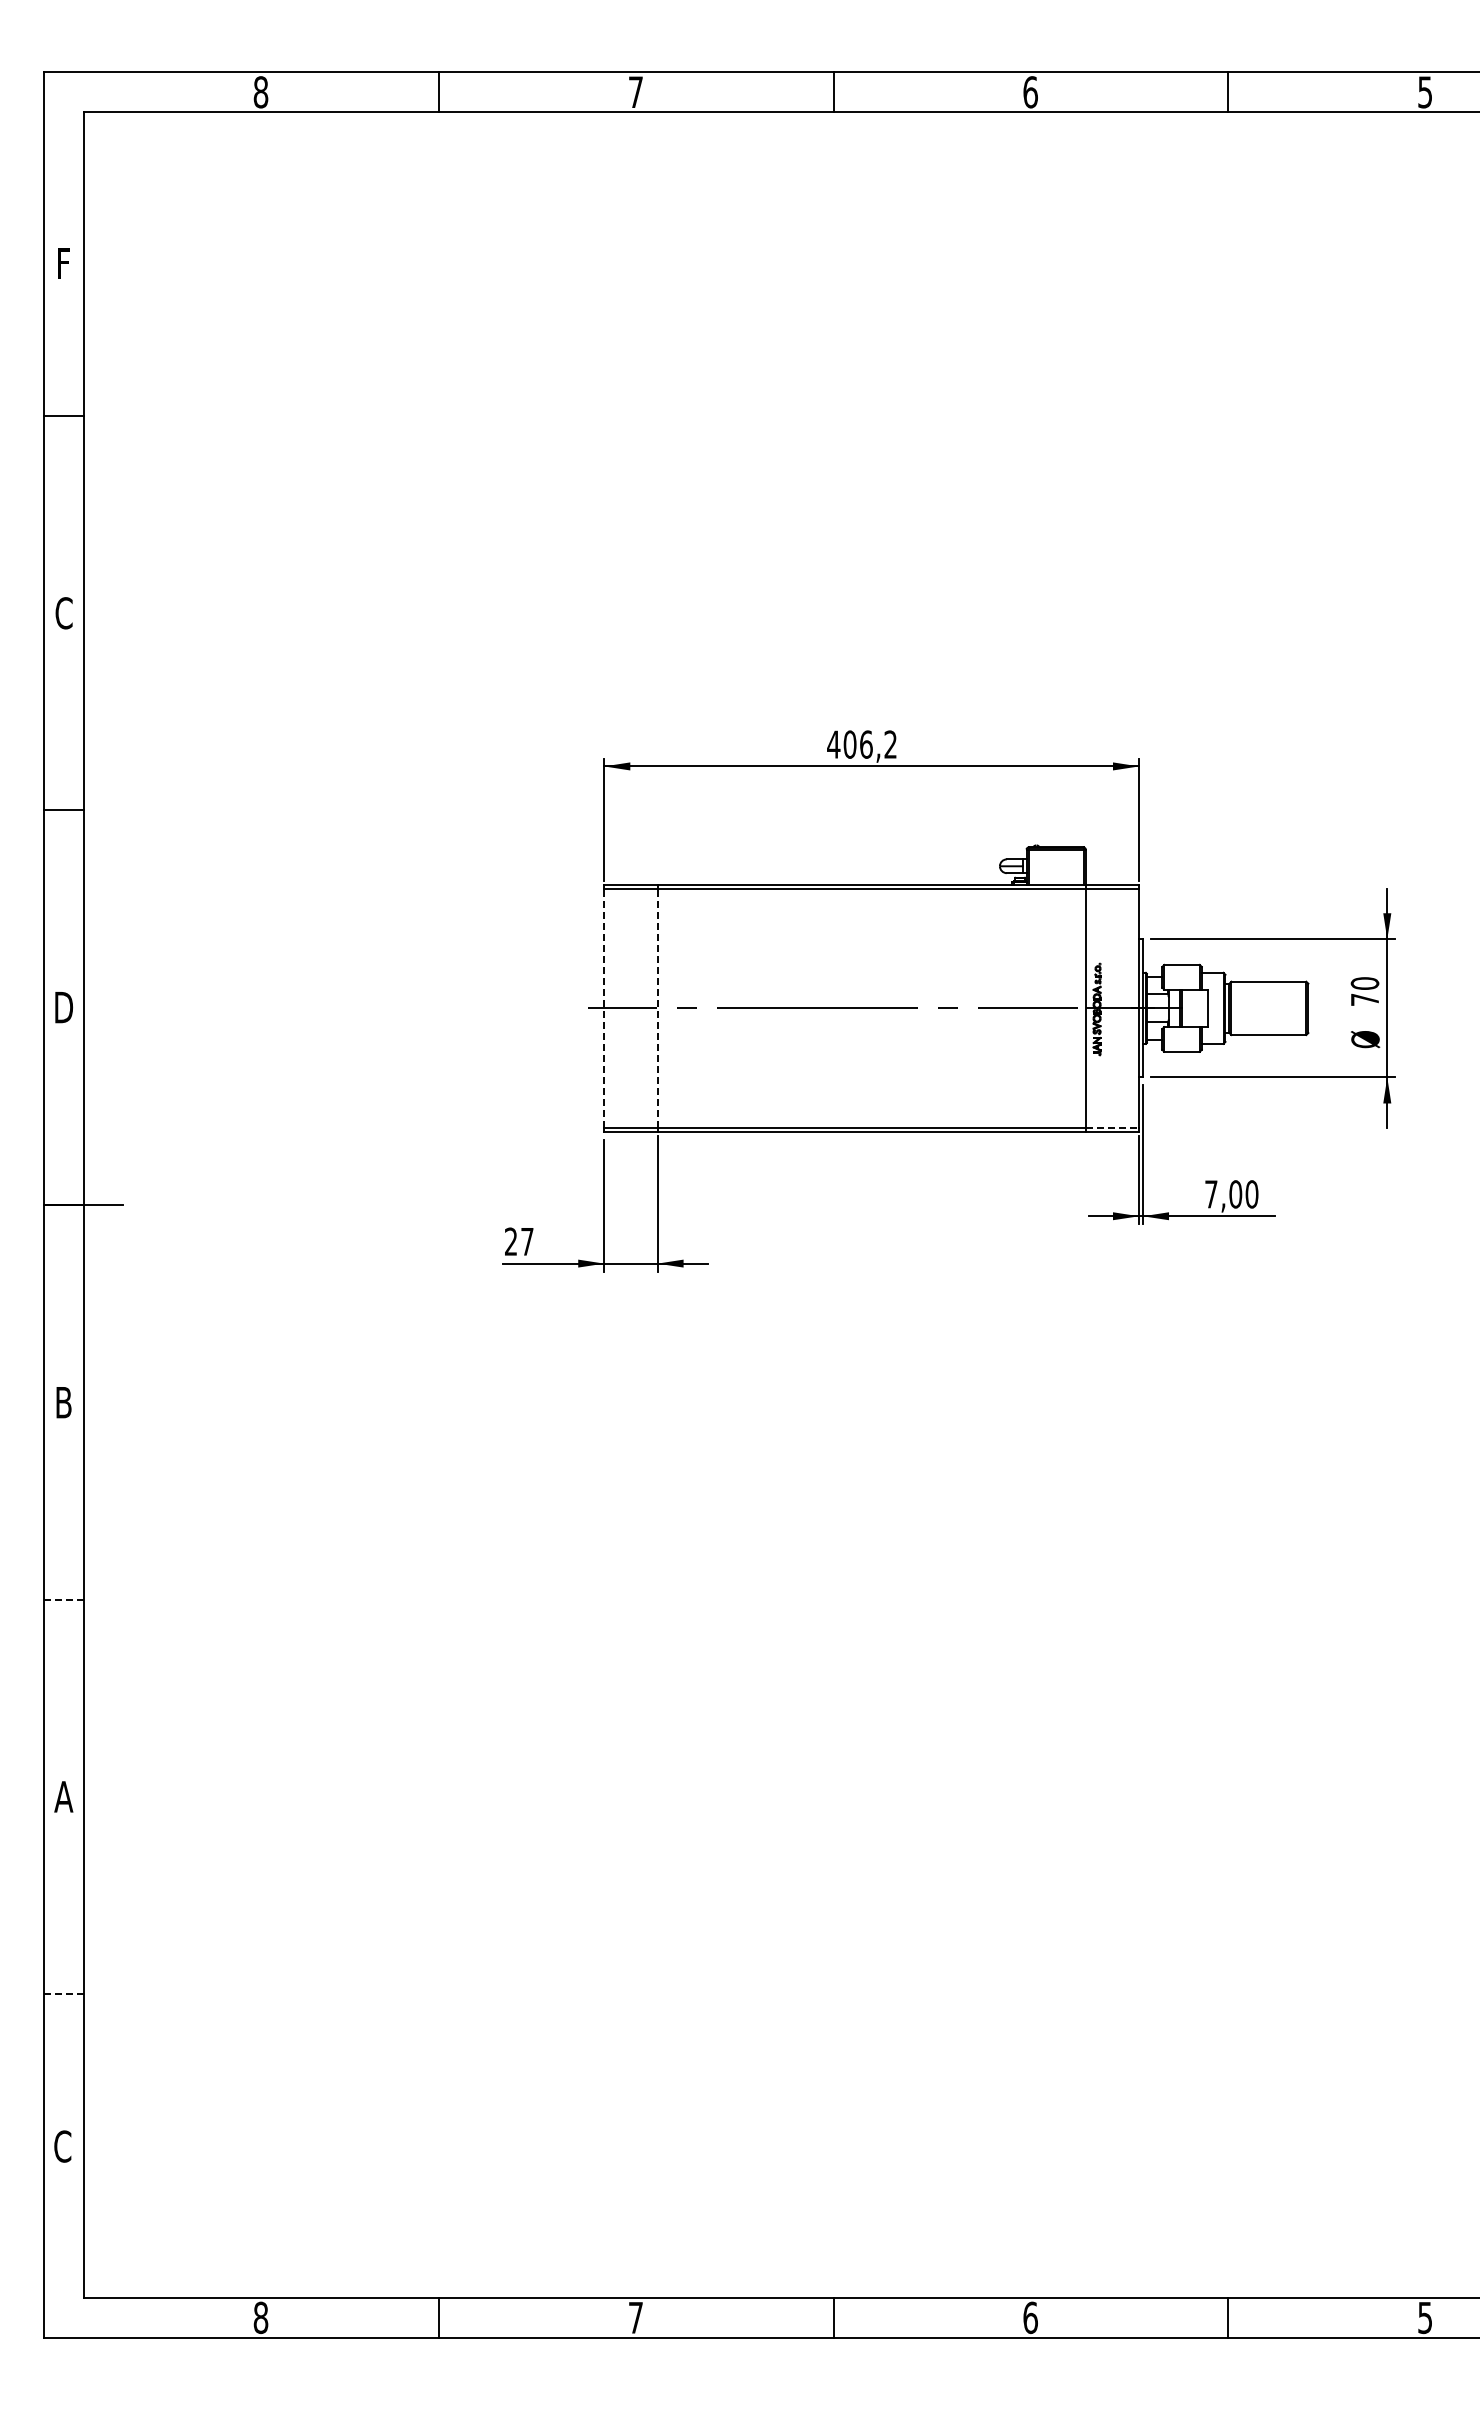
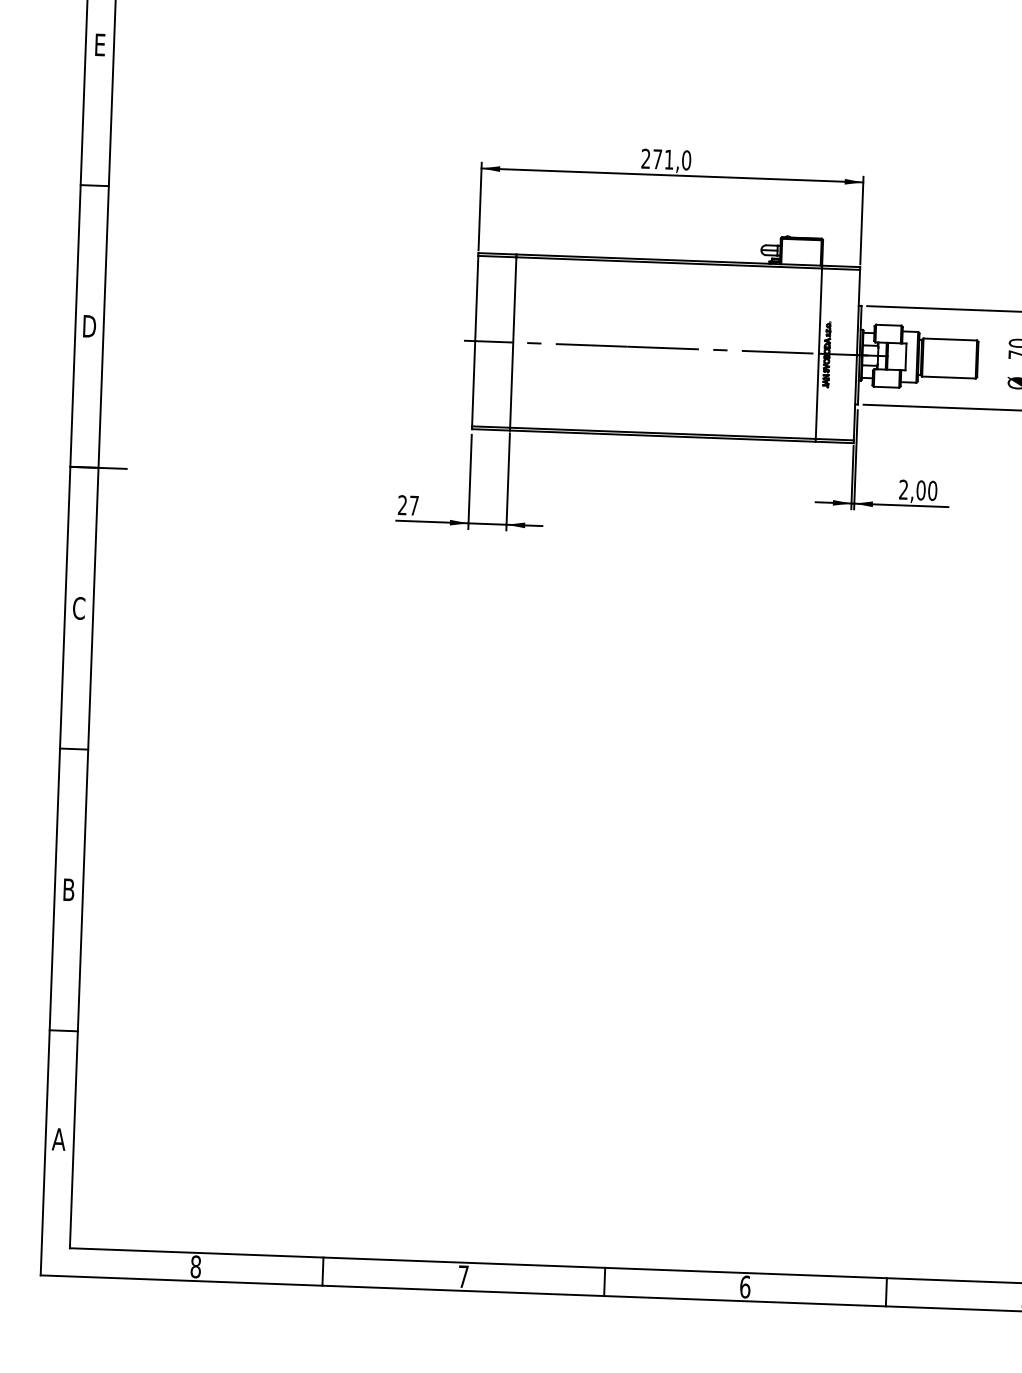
text: (63, 613) -> (99, 45), C -> E
text: (862, 744) -> (666, 159), 406,2 -> 271,0
line: (604, 1007) -> (475, 340), dashed -> solid
line: (657, 1007) -> (513, 341), dashed -> solid
line: (1112, 1127) -> (834, 439), dashed -> solid
text: (1211, 1194) -> (903, 489), 7,00 -> 2,00
text: (63, 1402) -> (78, 608), B -> C
line: (64, 1599) -> (74, 748), dashed -> solid
text: (63, 1796) -> (68, 889), A -> B
line: (64, 1994) -> (64, 1030), dashed -> solid
text: (62, 2146) -> (58, 1139), C -> A

